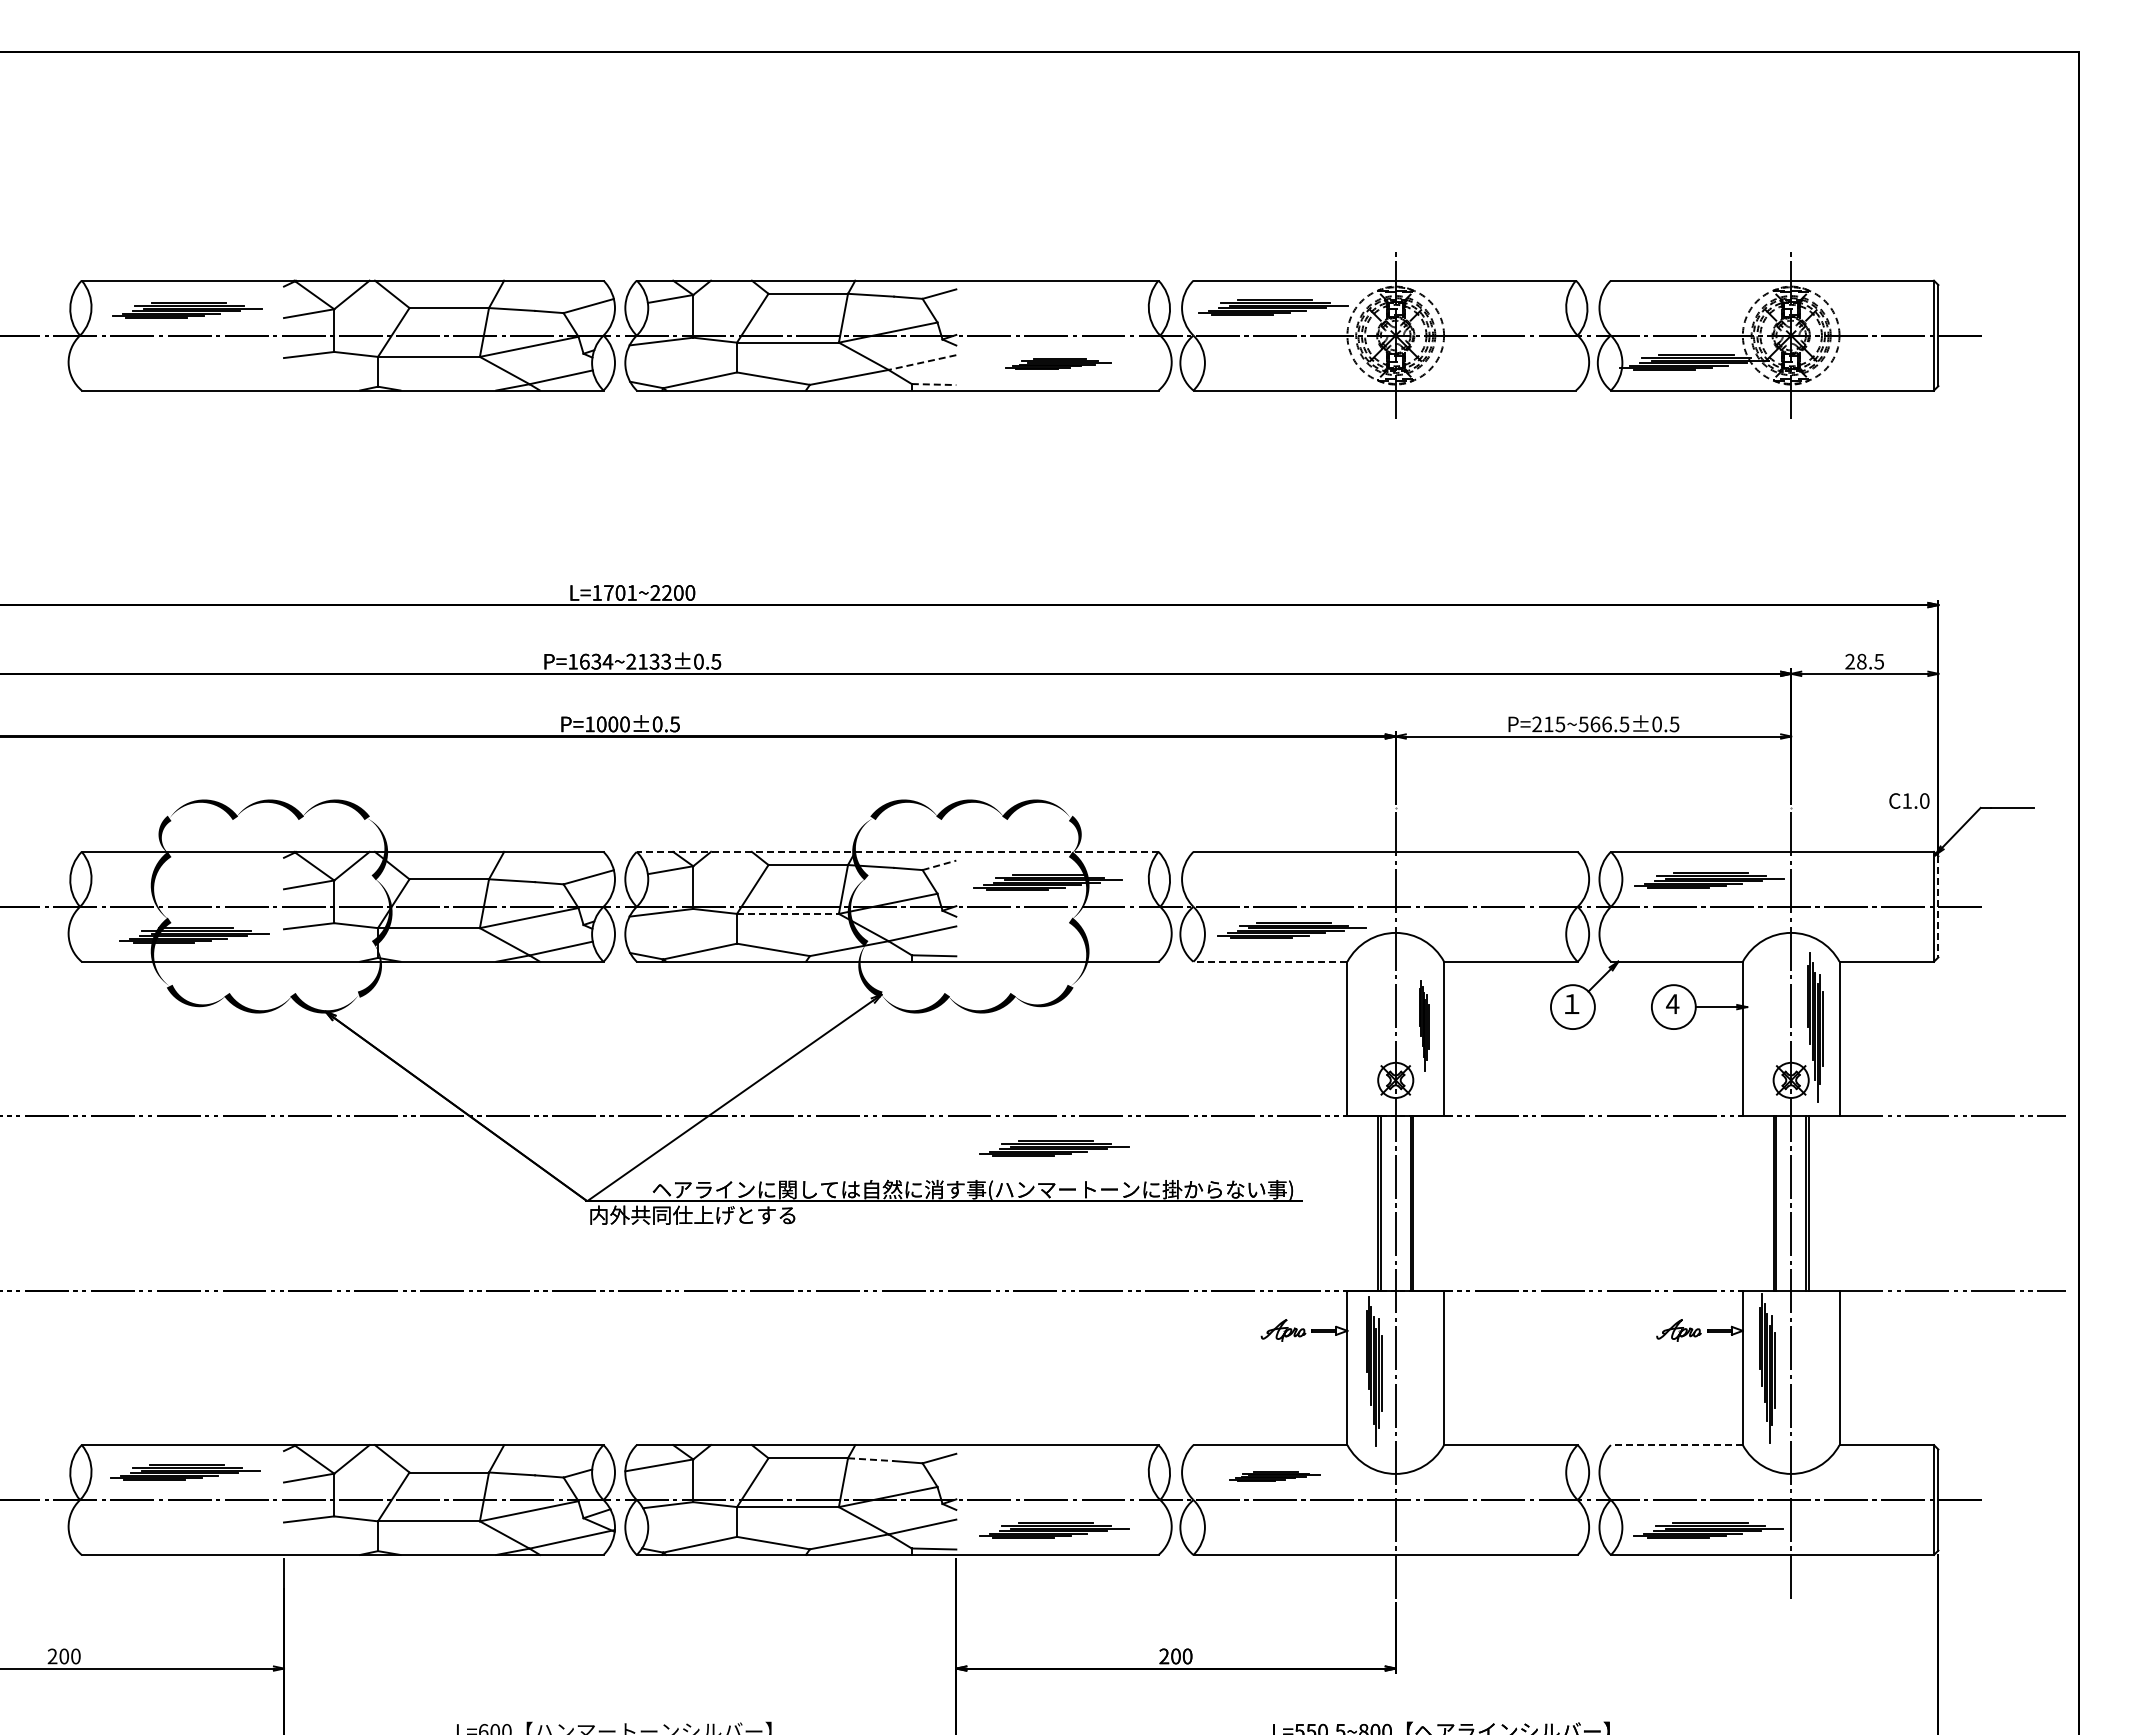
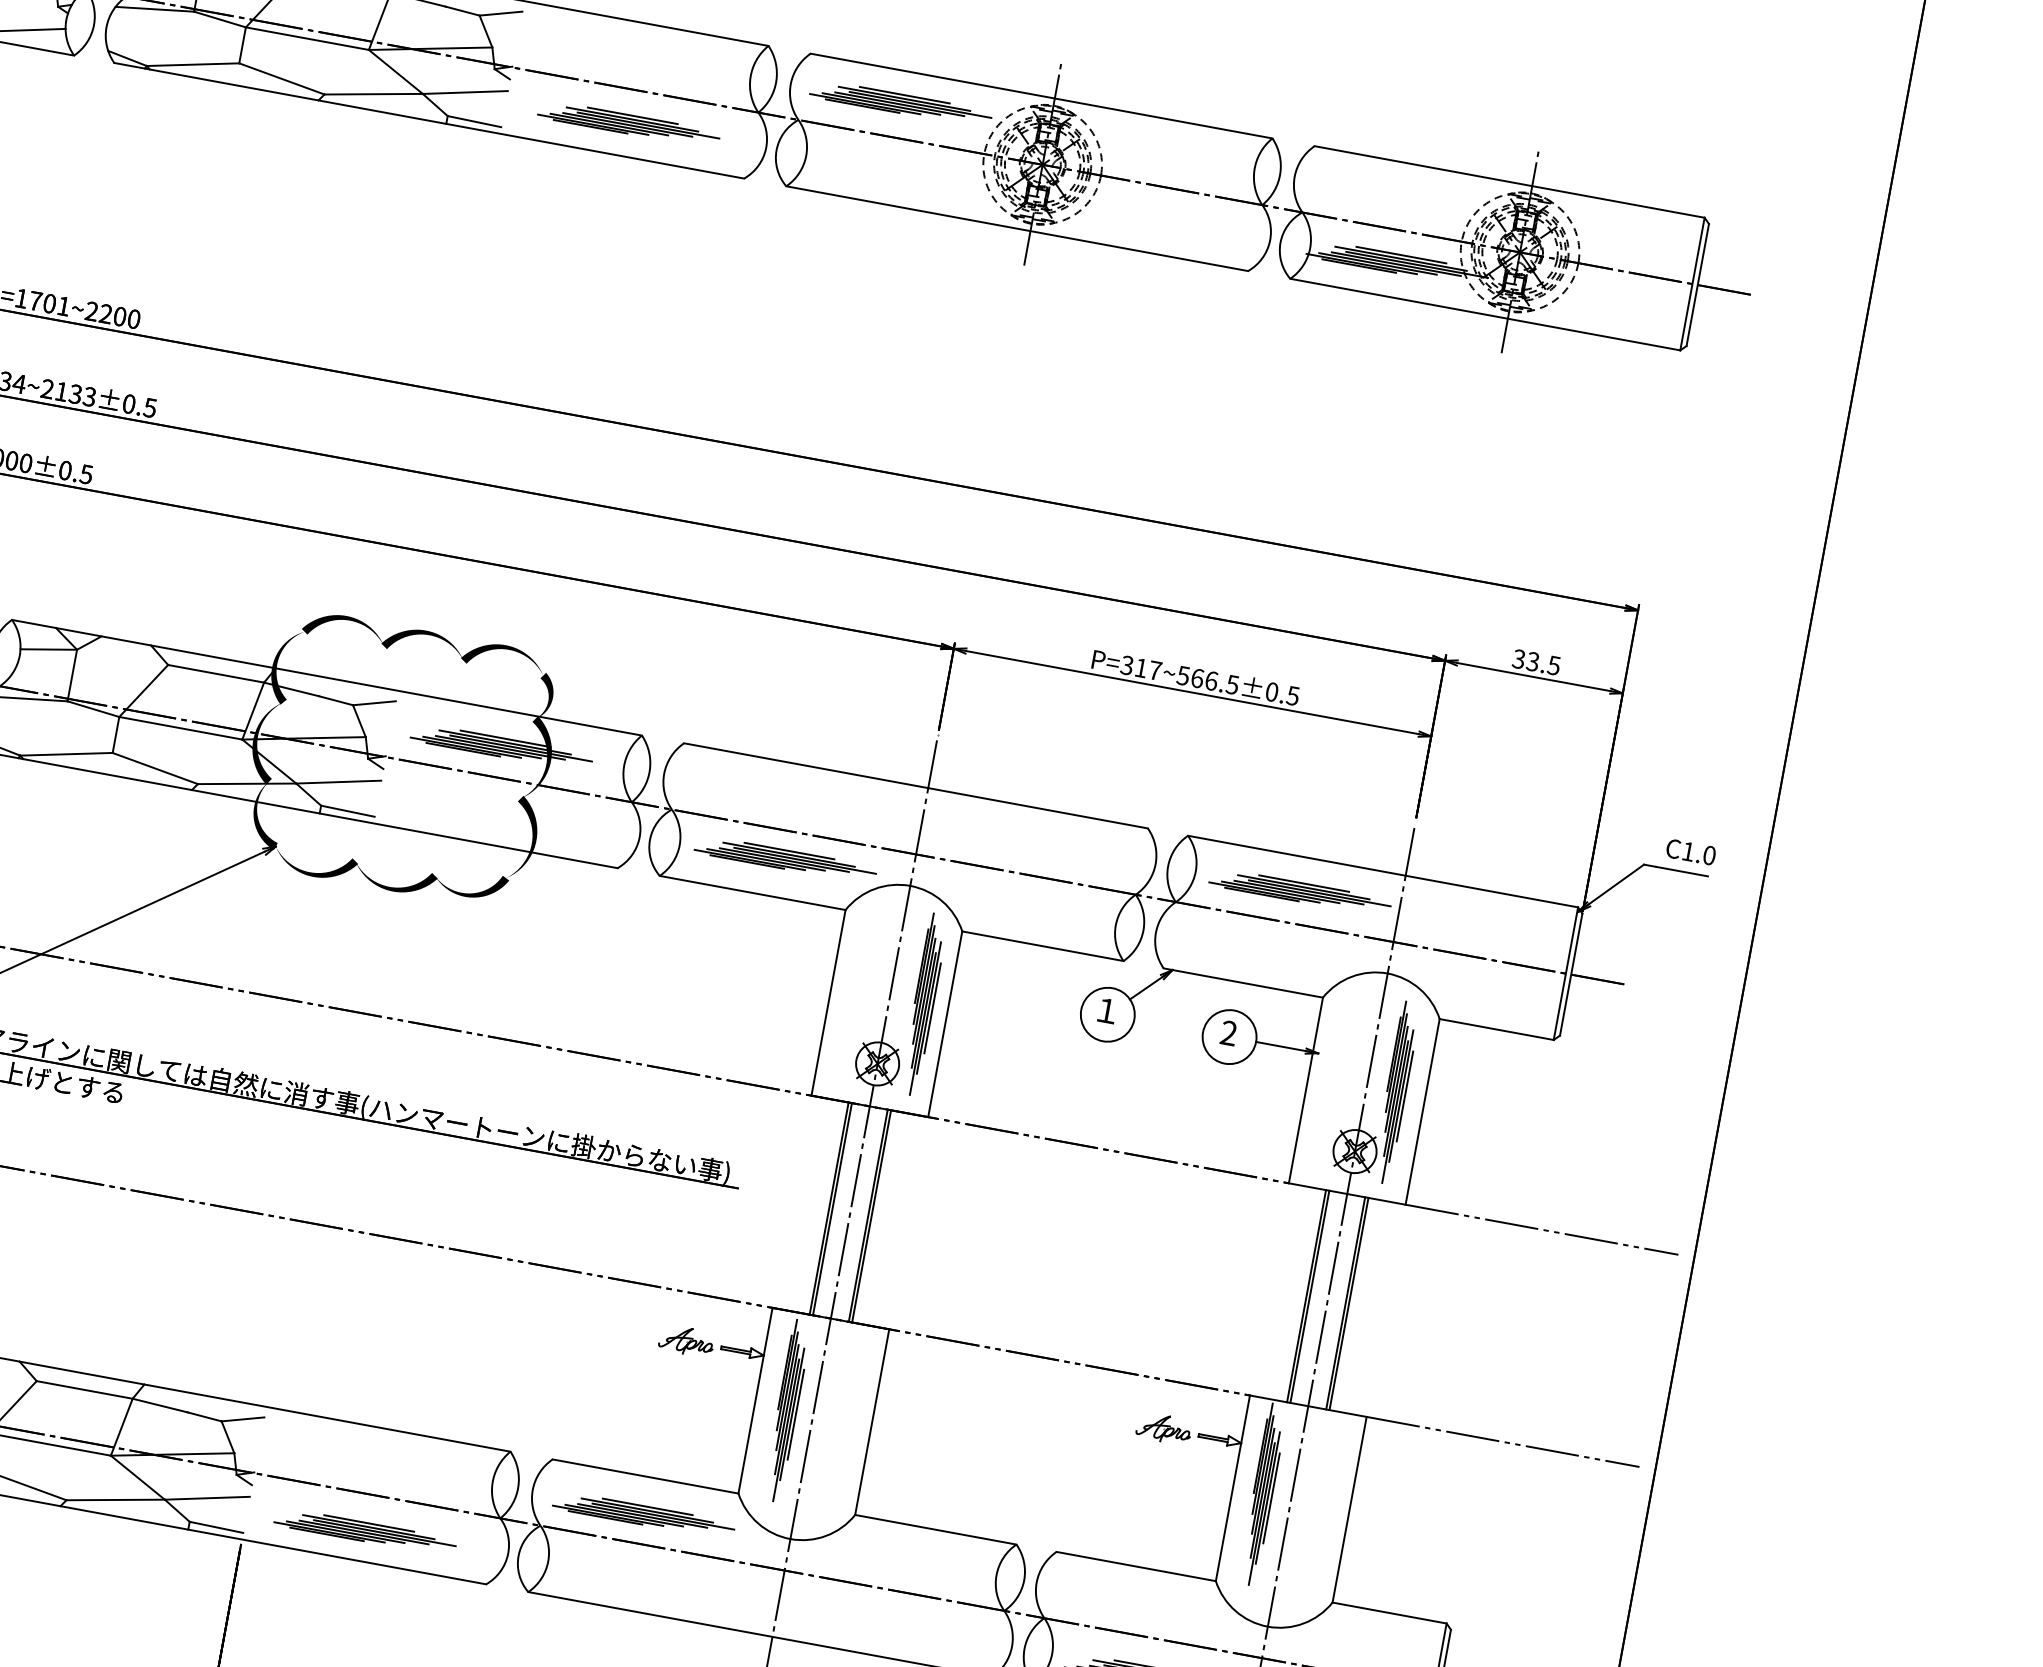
line: (922, 362) -> (465, 92), dashed -> solid
part: (1058, 364) -> (629, 124), size x1.43
line: (934, 384) -> (475, 121), dashed -> solid
text: (1855, 661) -> (1525, 660), 28.5 -> 33.5
text: (1548, 724) -> (1140, 668), P=215~566.5±0.5 -> P=317~566.5±0.5
text: (1909, 800) -> (1691, 851), moved
line: (897, 851) -> (326, 677), dashed -> solid
line: (939, 865) -> (374, 703), dashed -> solid
line: (1938, 906) -> (1571, 974), dashed -> solid
line: (787, 913) -> (180, 727), dashed -> solid
line: (1270, 961) -> (752, 892), dashed -> solid
text: (1672, 1003) -> (1228, 1032), 4 -> 2
part: (1424, 1025) -> (924, 1004), size x1.67
part: (1054, 1148) -> (450, 1070), removed
line: (1676, 1445) -> (1135, 1566), dashed -> solid
line: (871, 1459) -> (160, 1405), dashed -> solid
part: (1274, 1476) -> (643, 1515), size x1.67

